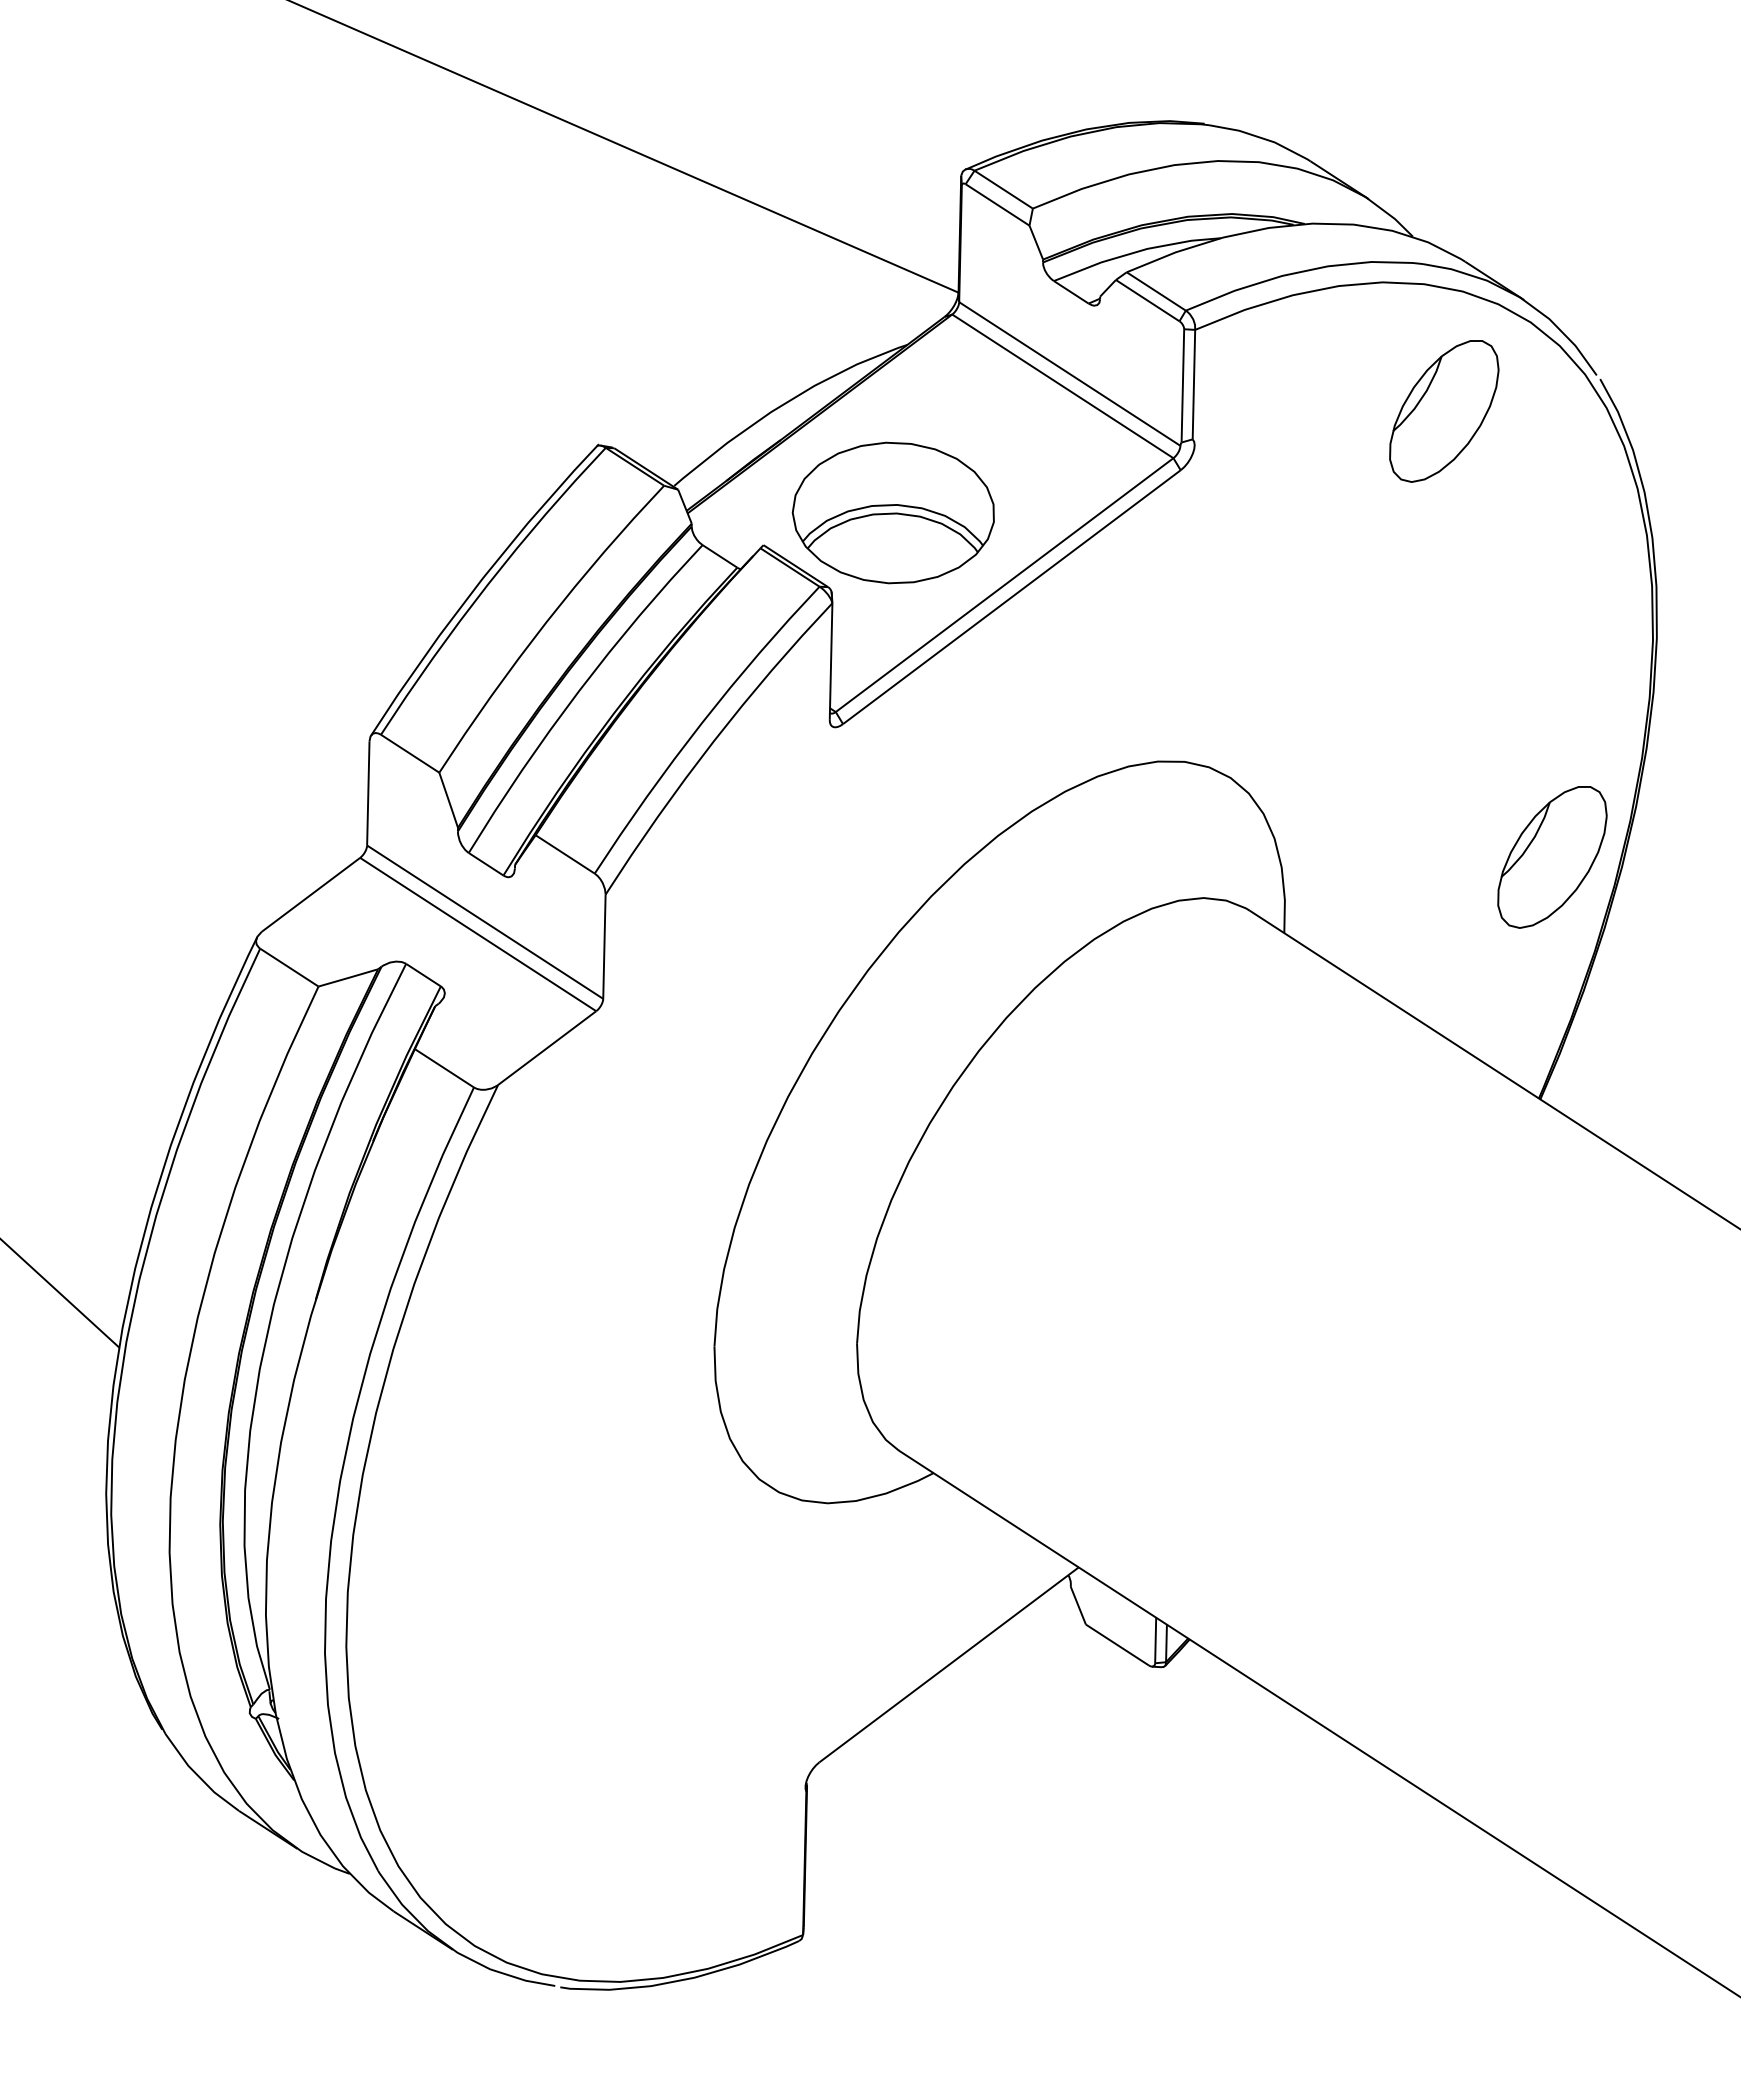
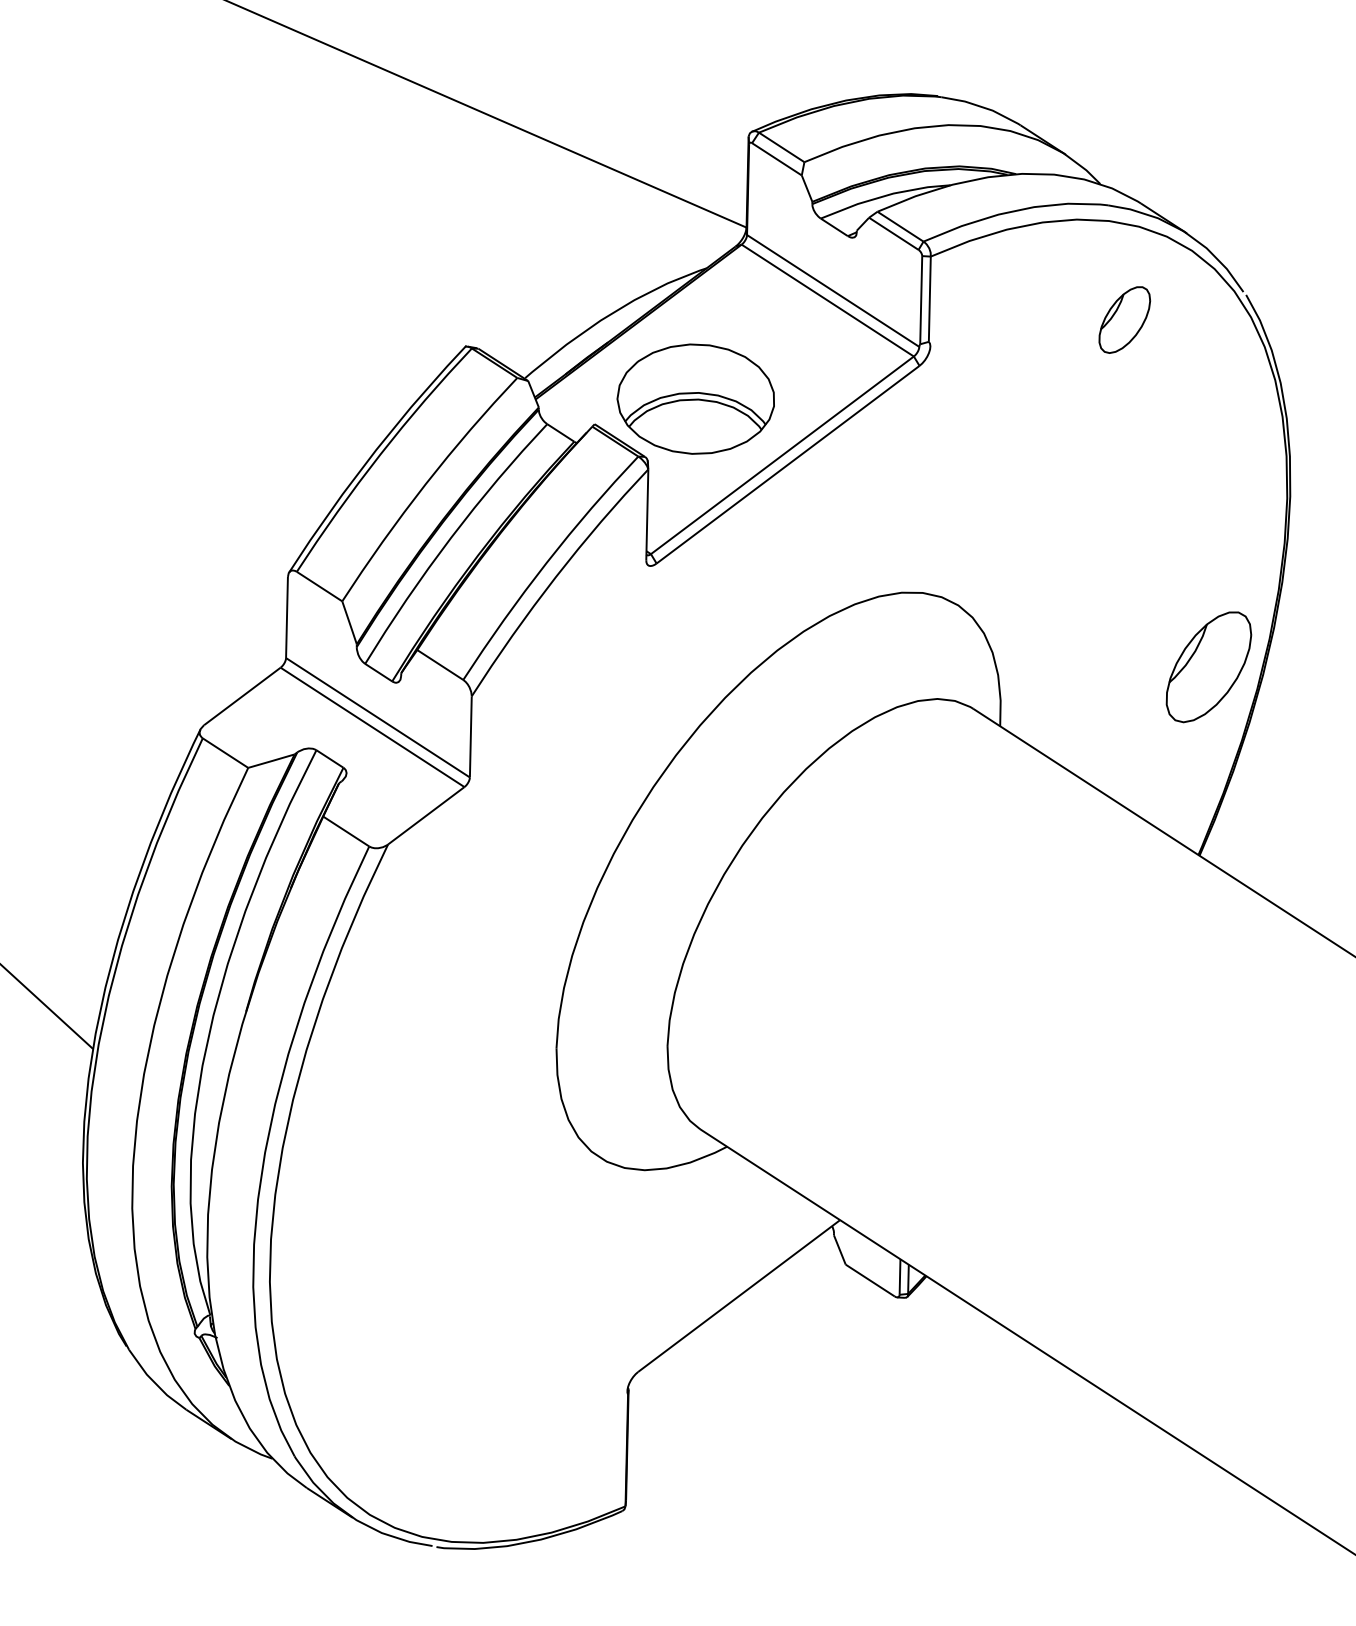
part: (1444, 411) -> (1124, 320), size x0.6

